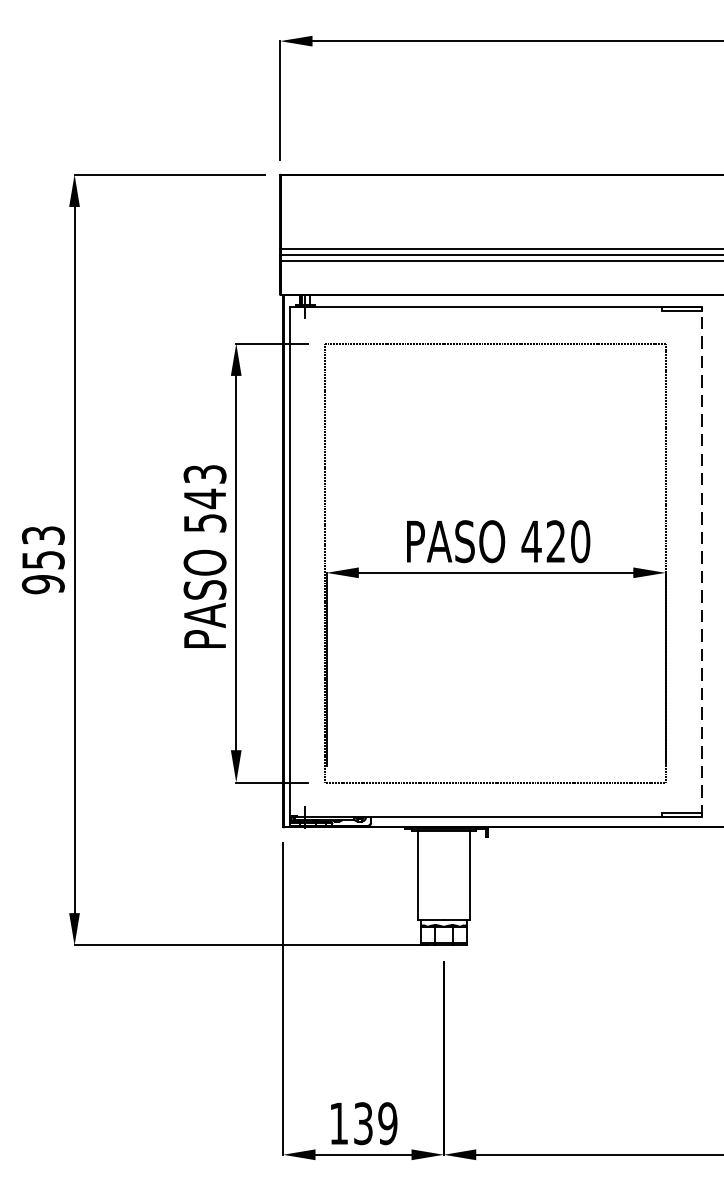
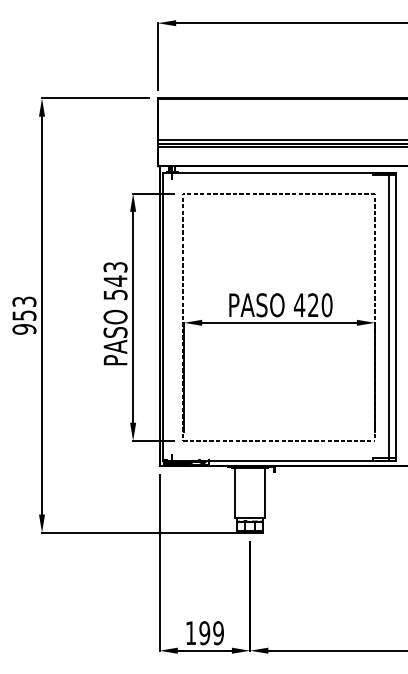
line: (689, 561) -> (388, 316), added
line: (701, 561) -> (395, 316), dashed -> solid
text: (362, 1122) -> (204, 632), 139 -> 199

